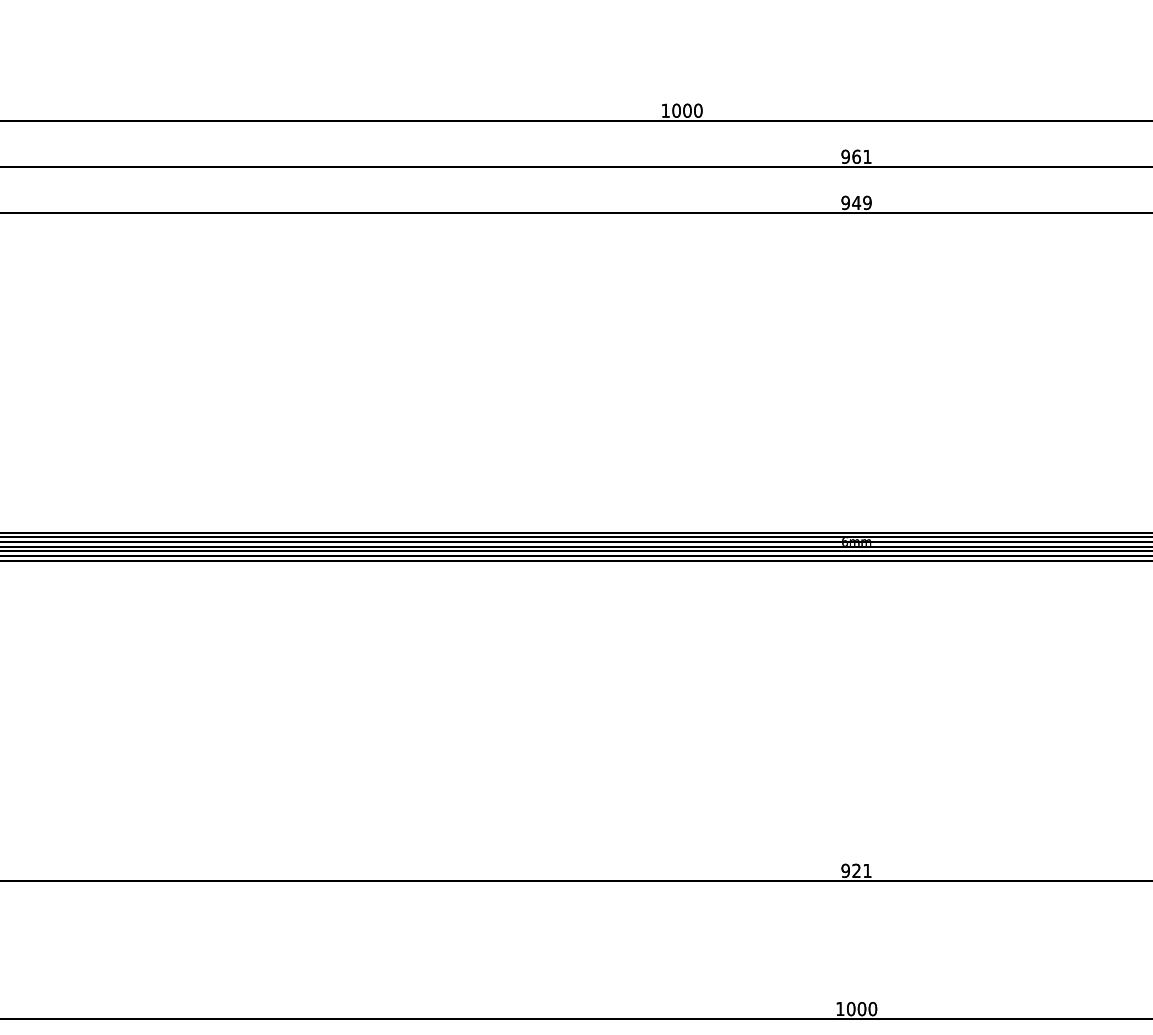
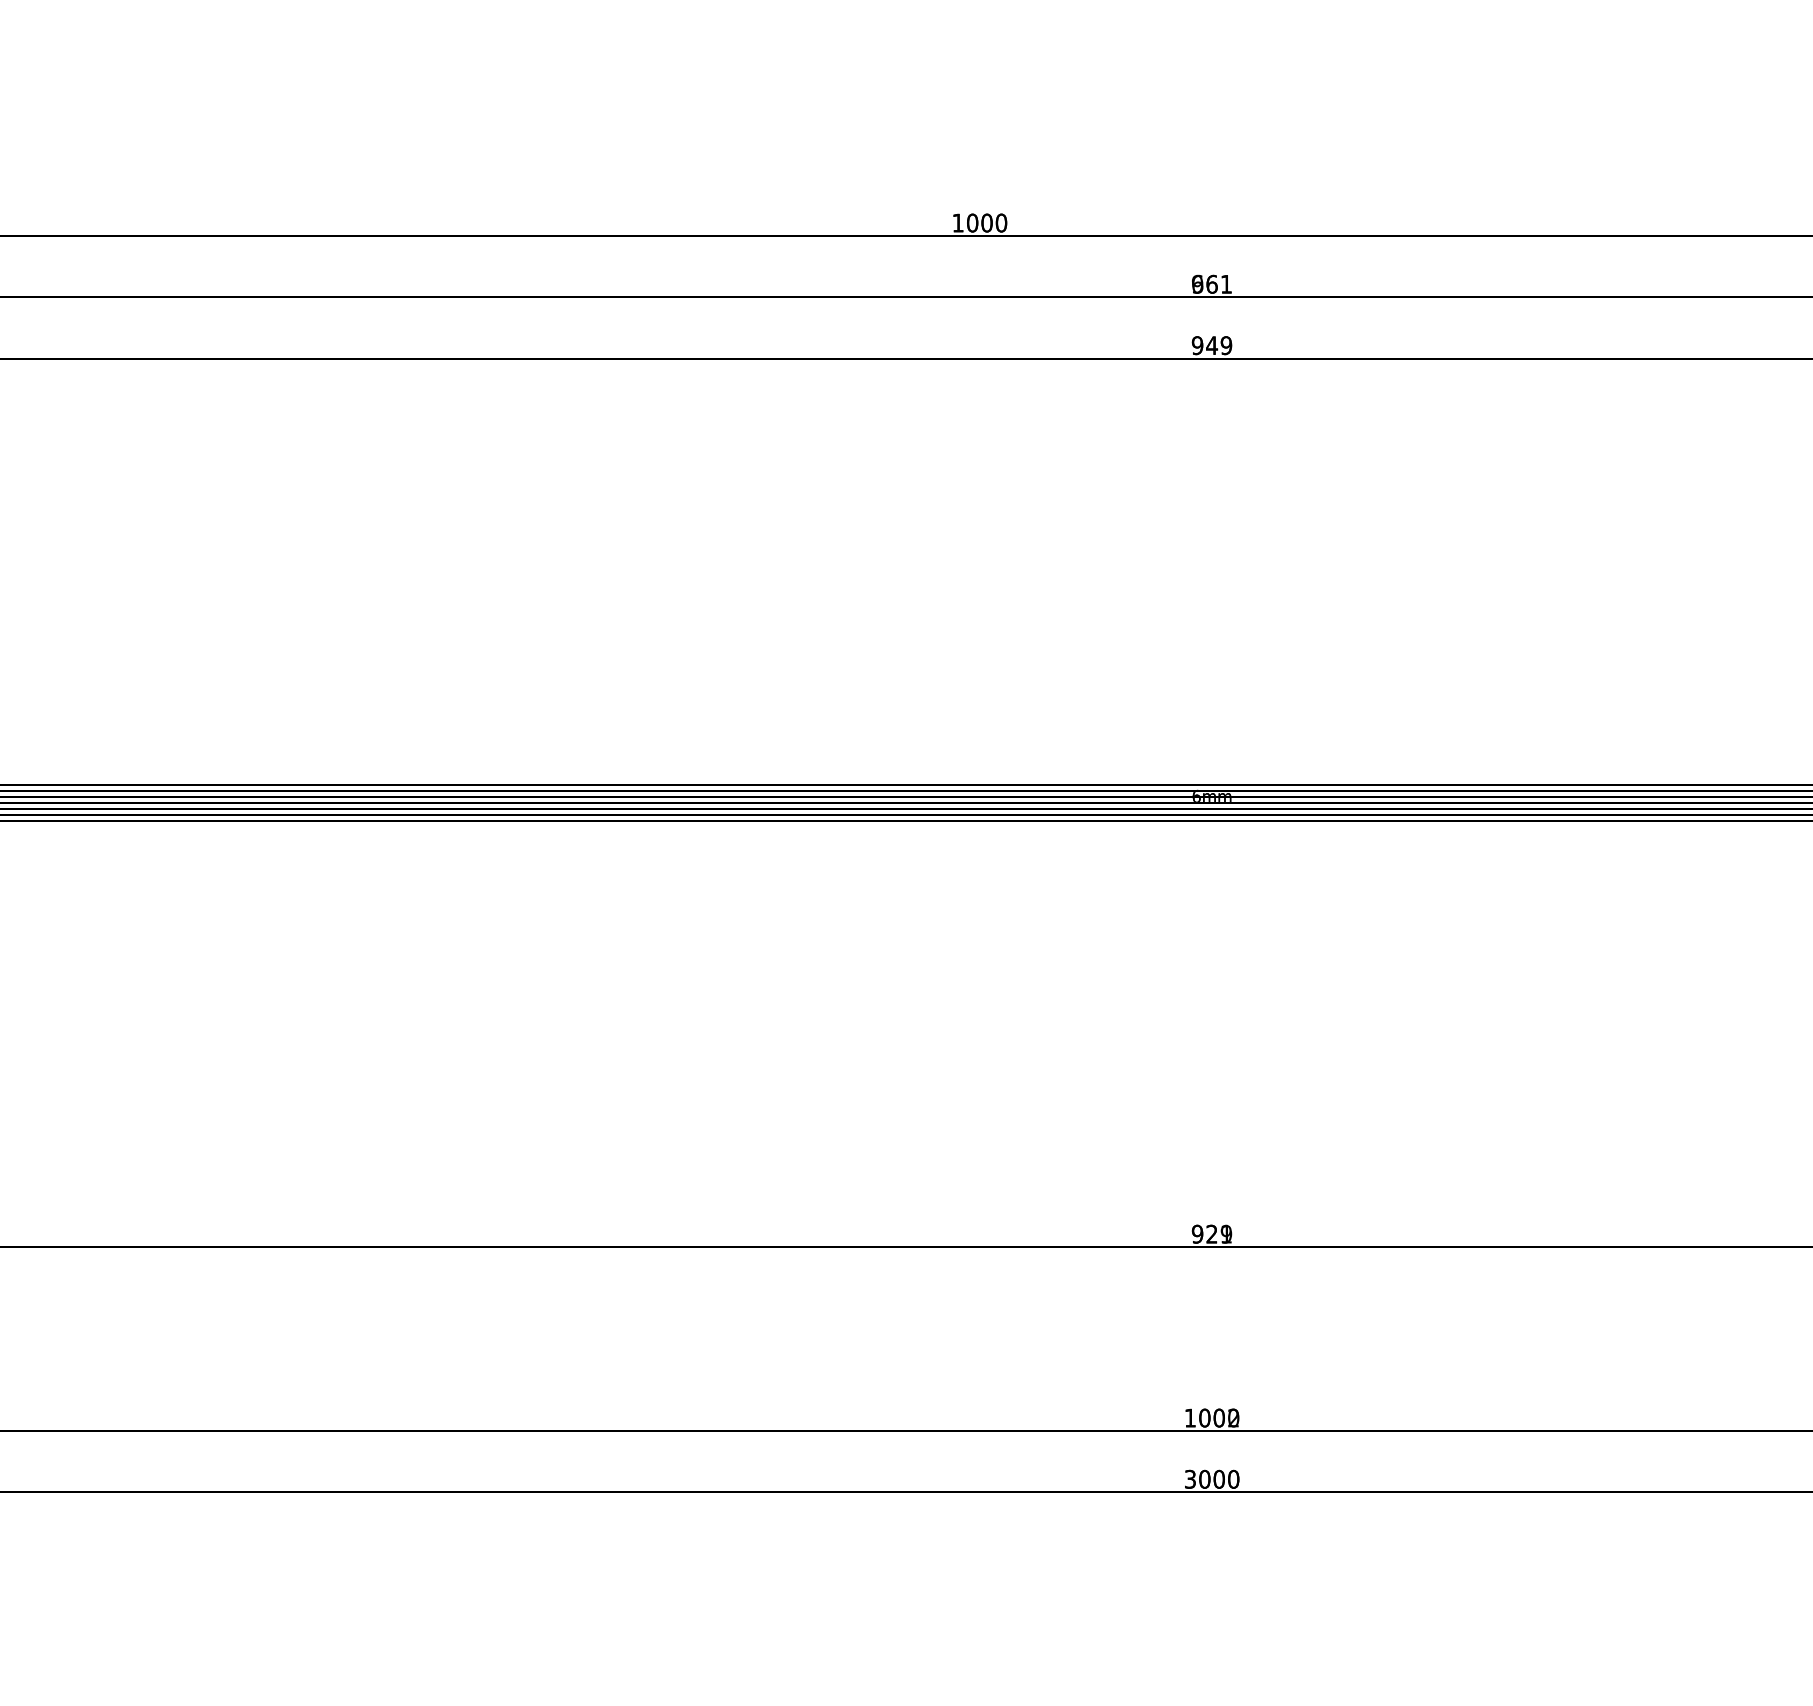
text: (845, 156) -> (1197, 283), 961 -> 661
text: (867, 870) -> (1226, 1233), 921 -> 929
text: (872, 1008) -> (1233, 1417), 1000 -> 1002

